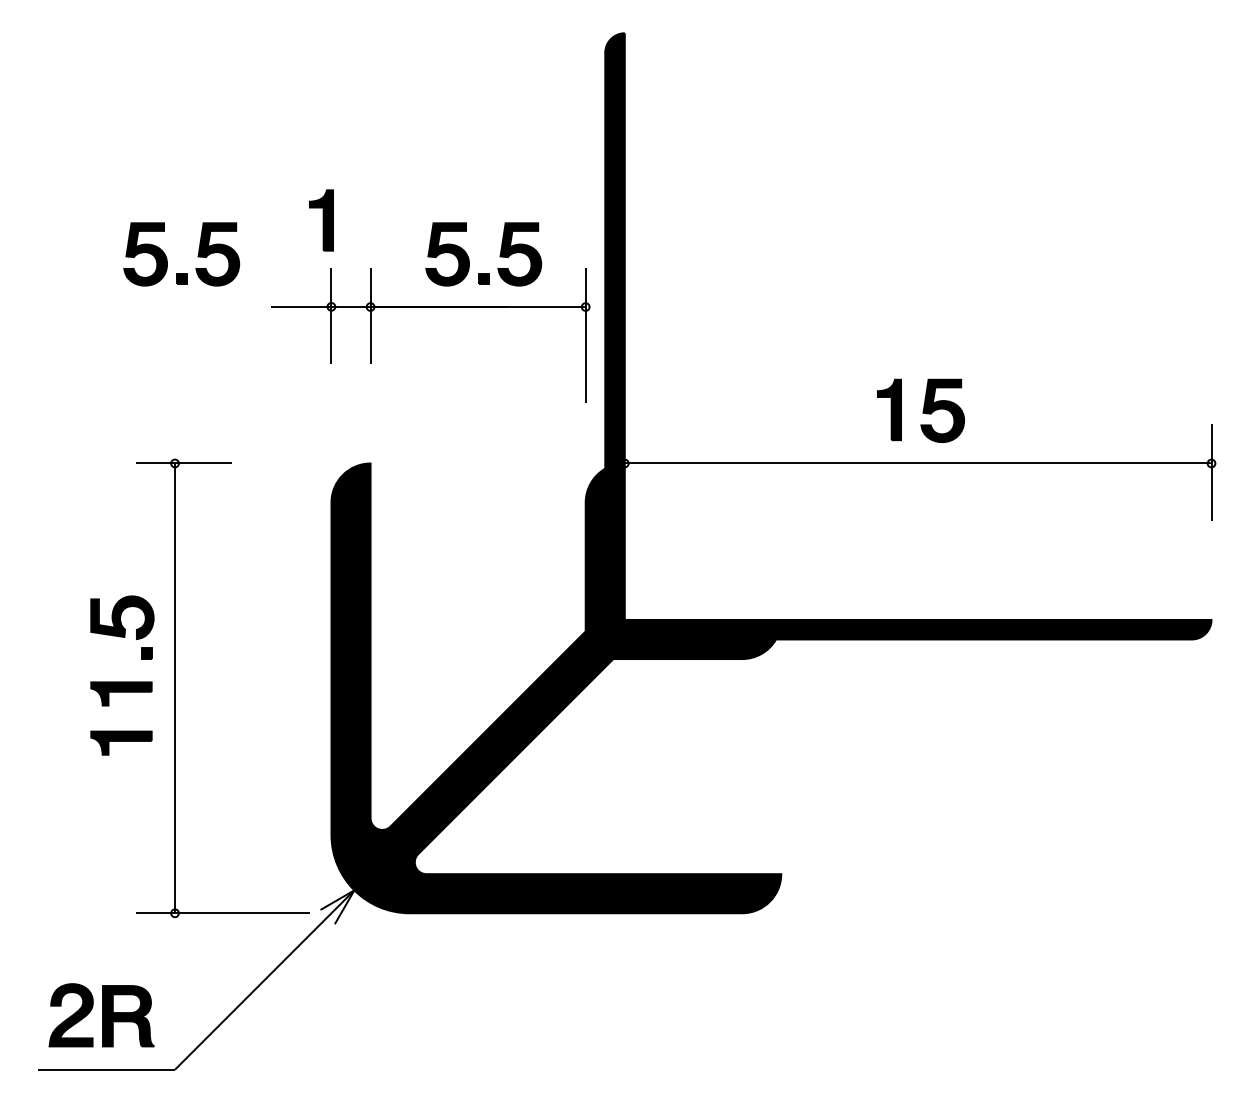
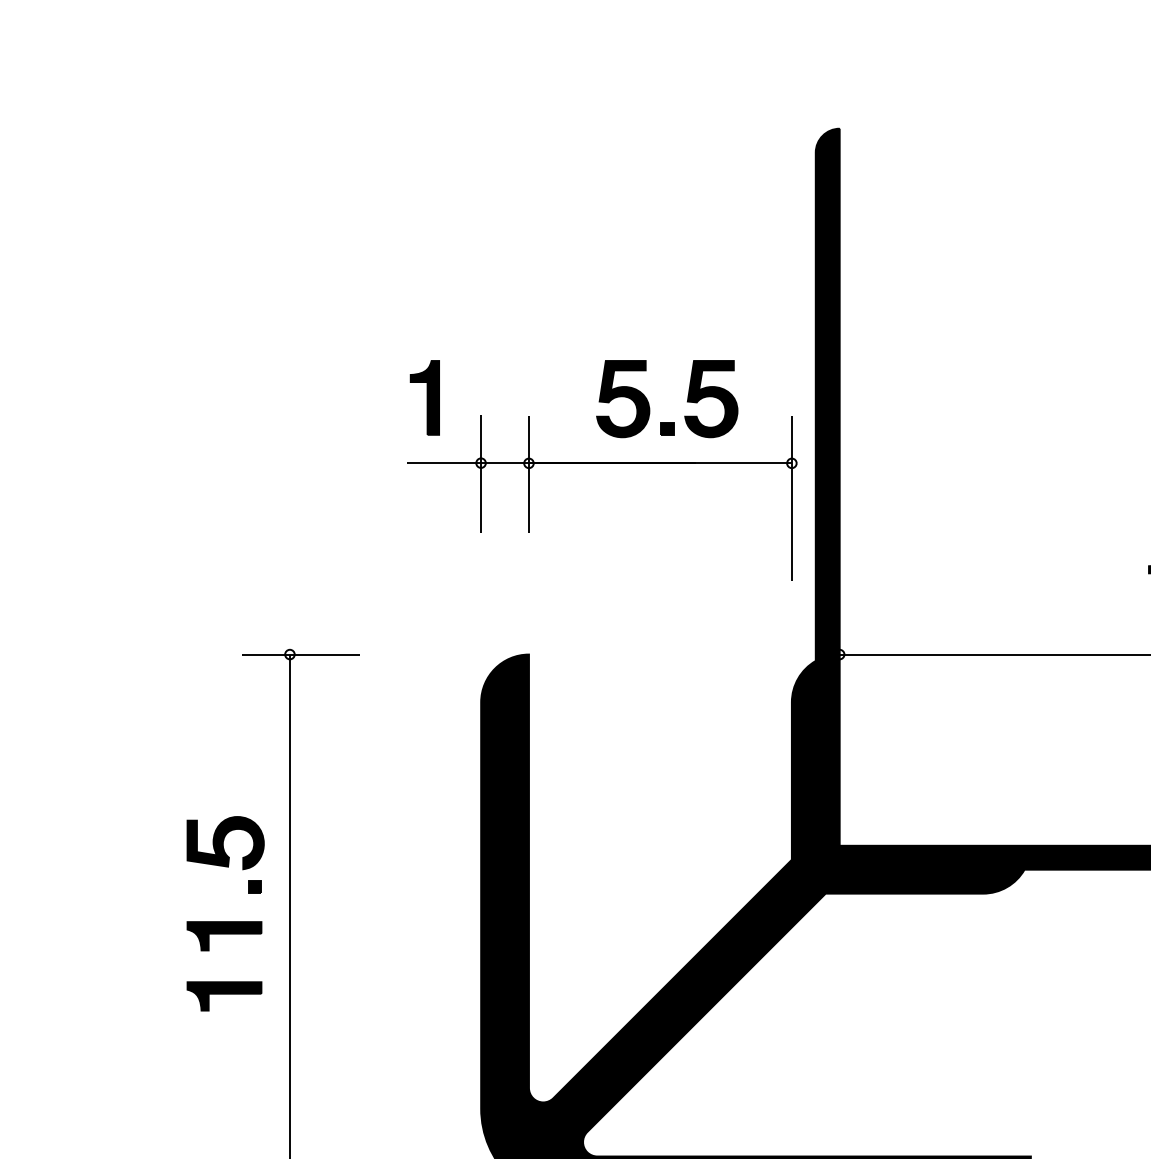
part: (321, 220) -> (424, 397), moved
part: (167, 258) -> (280, 404), removed

